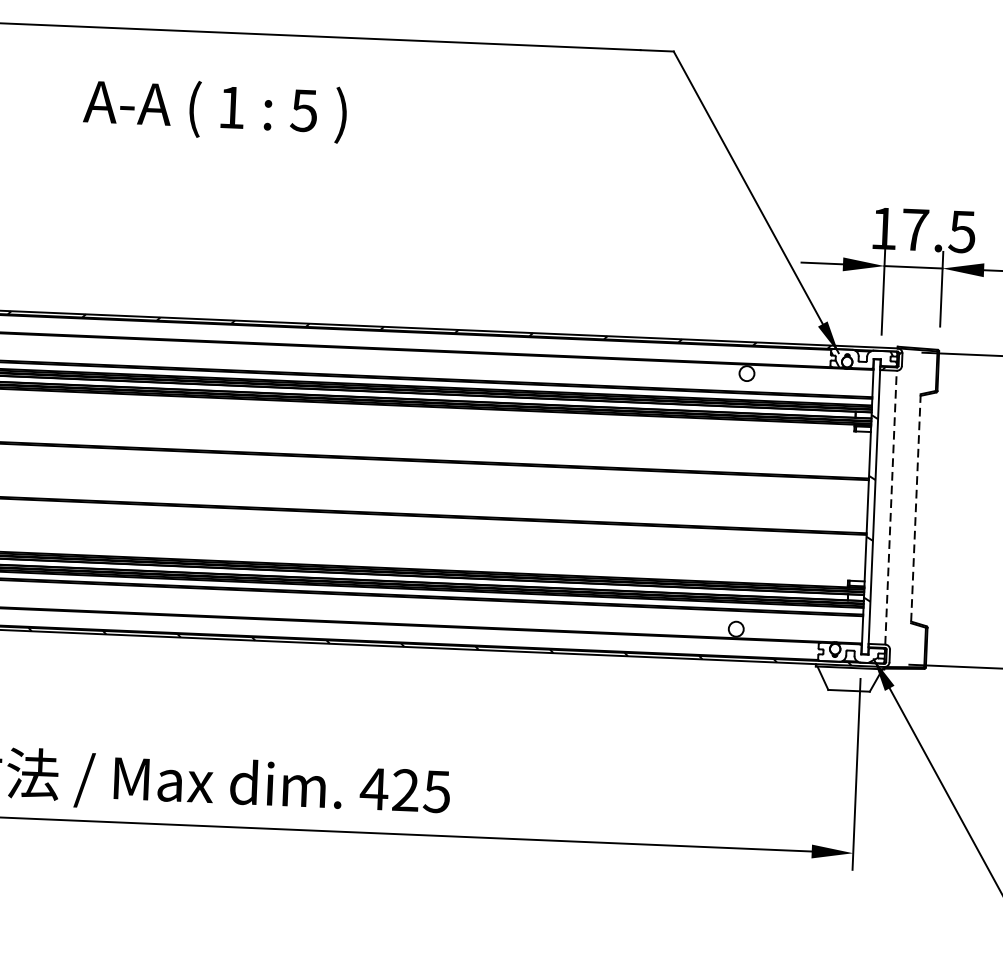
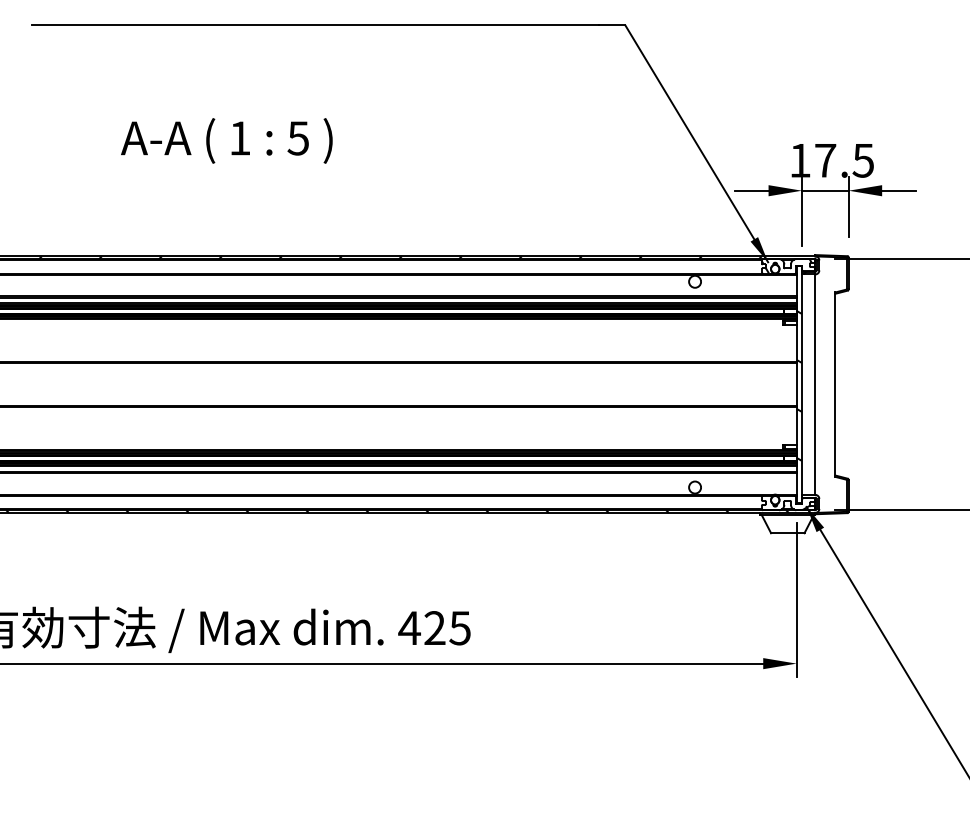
text: (214, 109) -> (226, 140), moved
line: (891, 507) -> (815, 384), dashed -> solid
line: (916, 509) -> (835, 385), dashed -> solid

